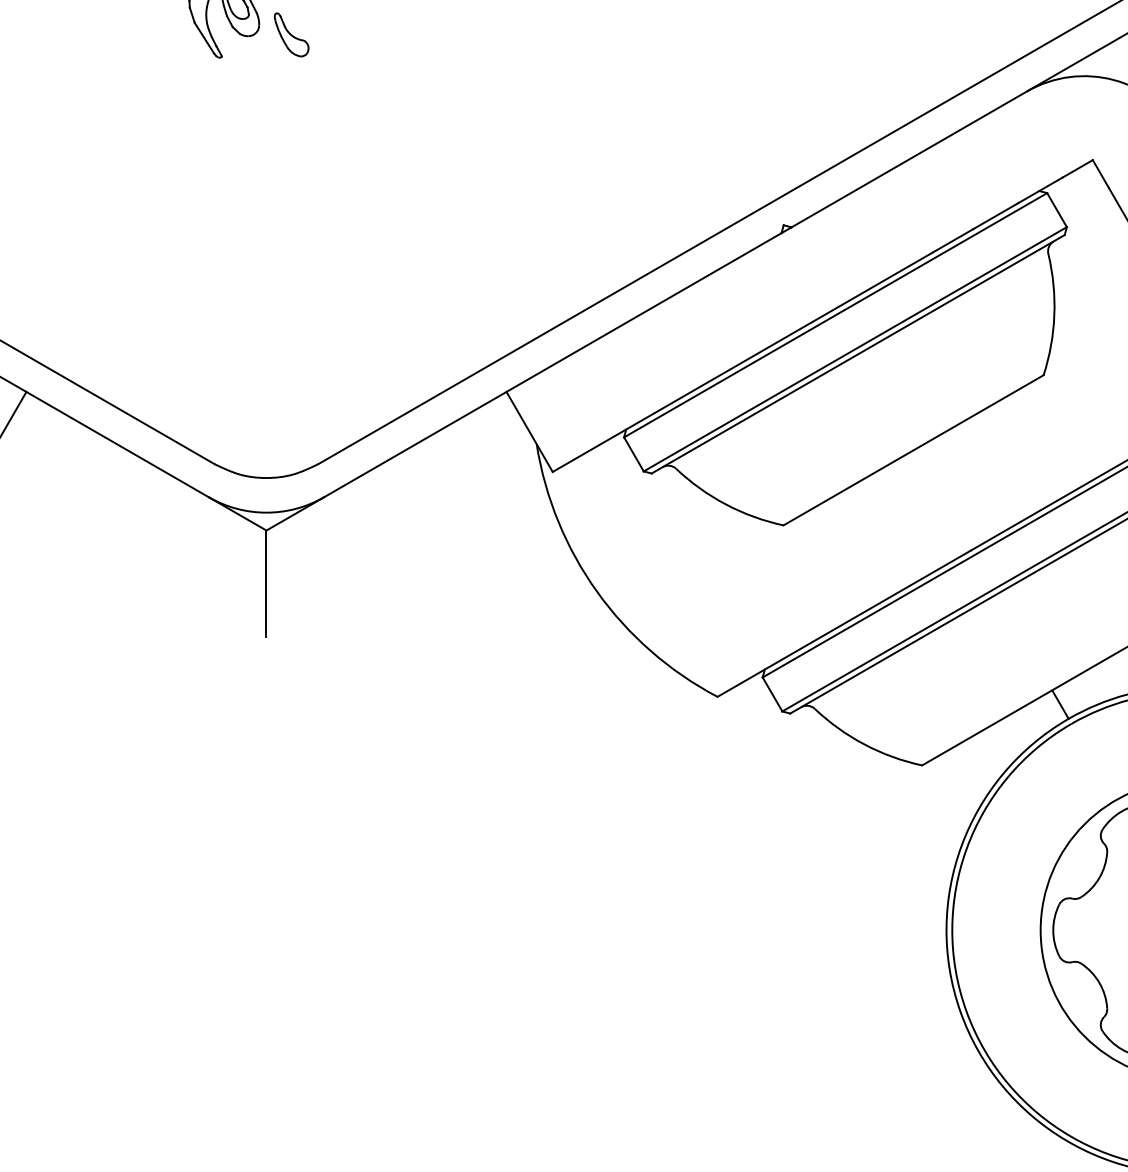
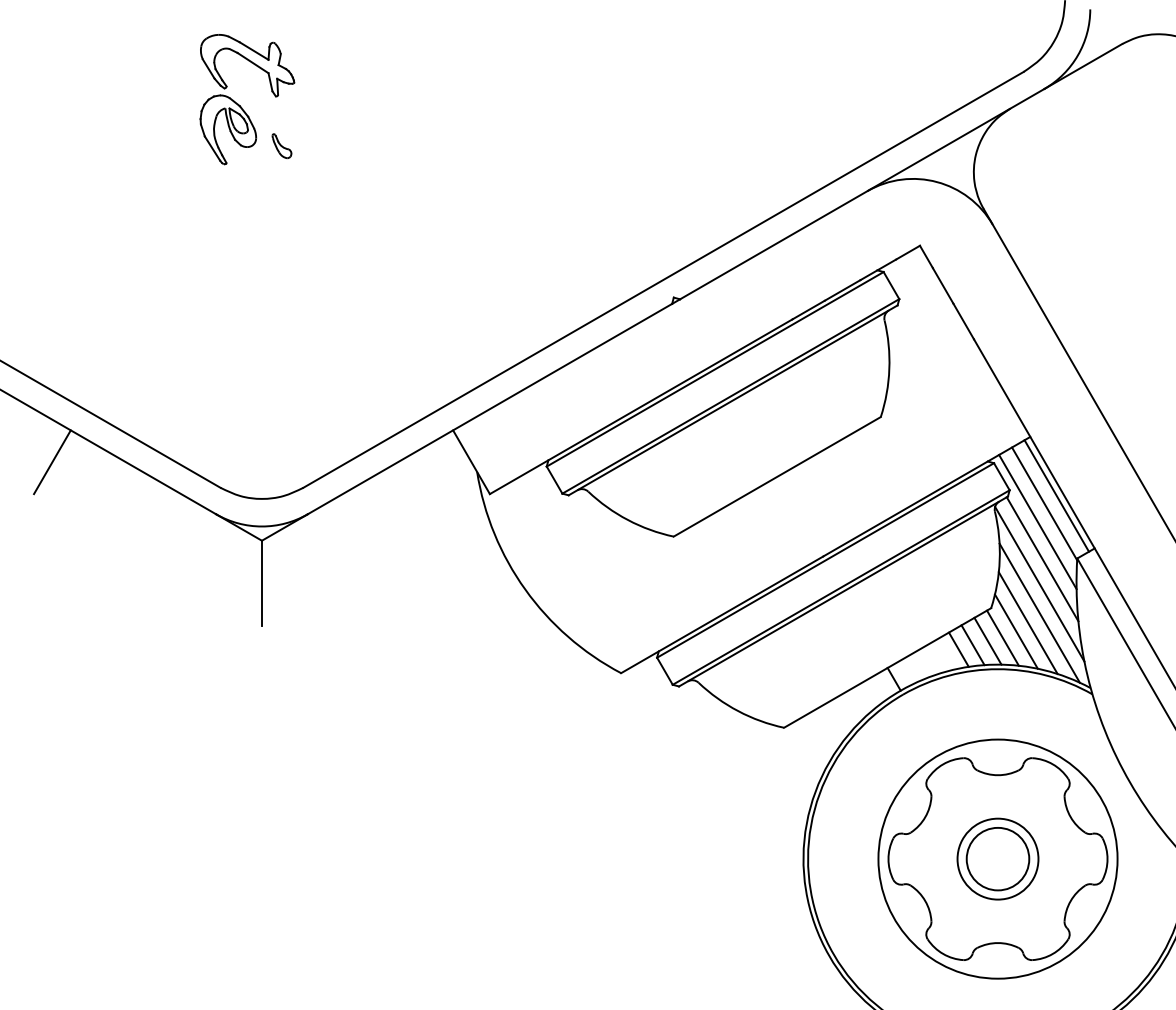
part: (291, 35) -> (281, 146), size x0.7

